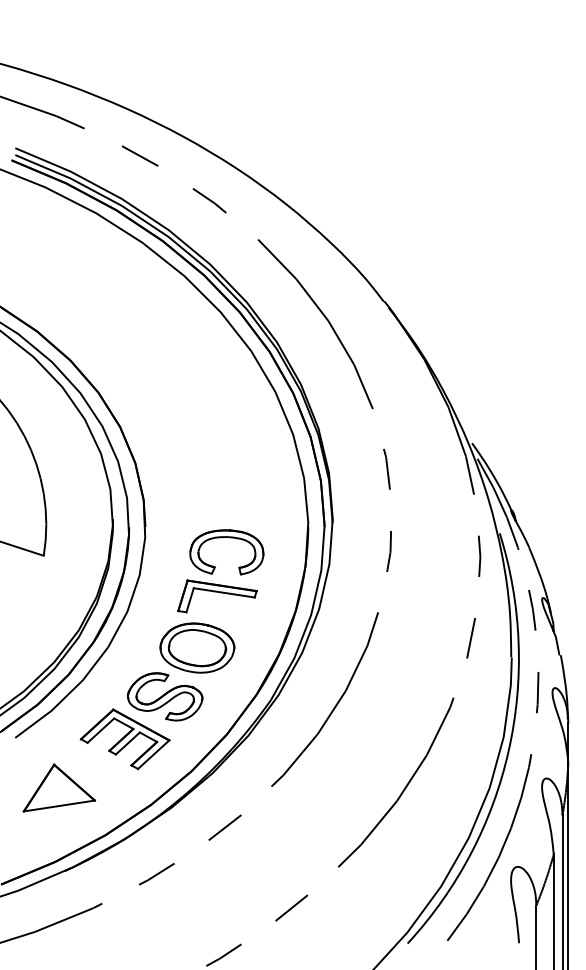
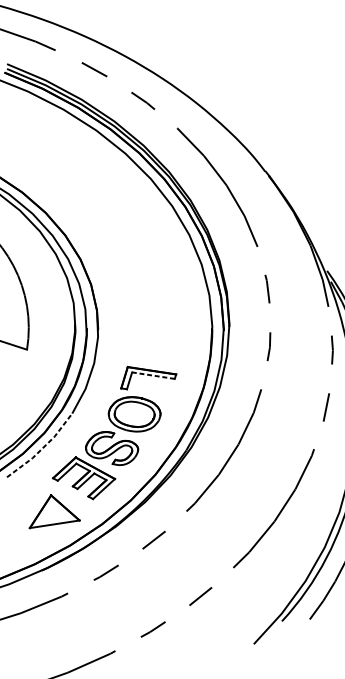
part: (229, 538) -> (157, 337), removed
line: (224, 592) -> (153, 375), solid -> dashed
line: (66, 696) -> (42, 448), solid -> dashed
part: (59, 787) -> (54, 511), moved

